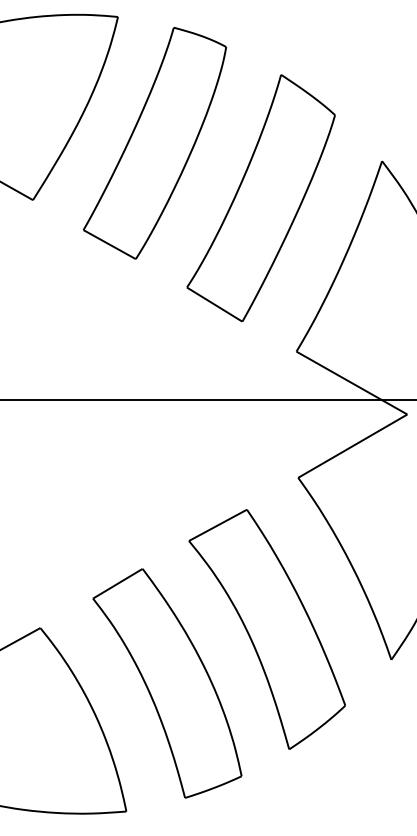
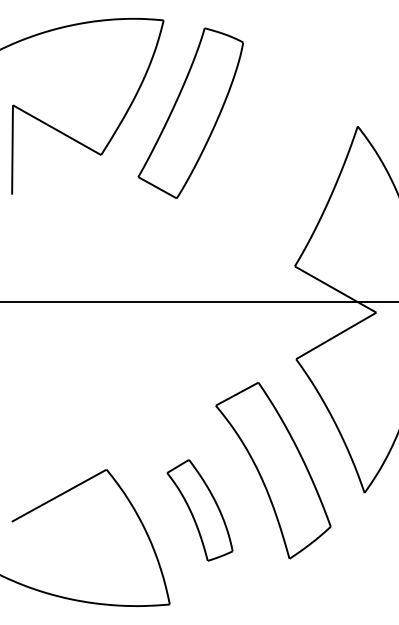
part: (260, 198) -> (268, 153), removed
part: (166, 683) -> (199, 510), size x0.6

